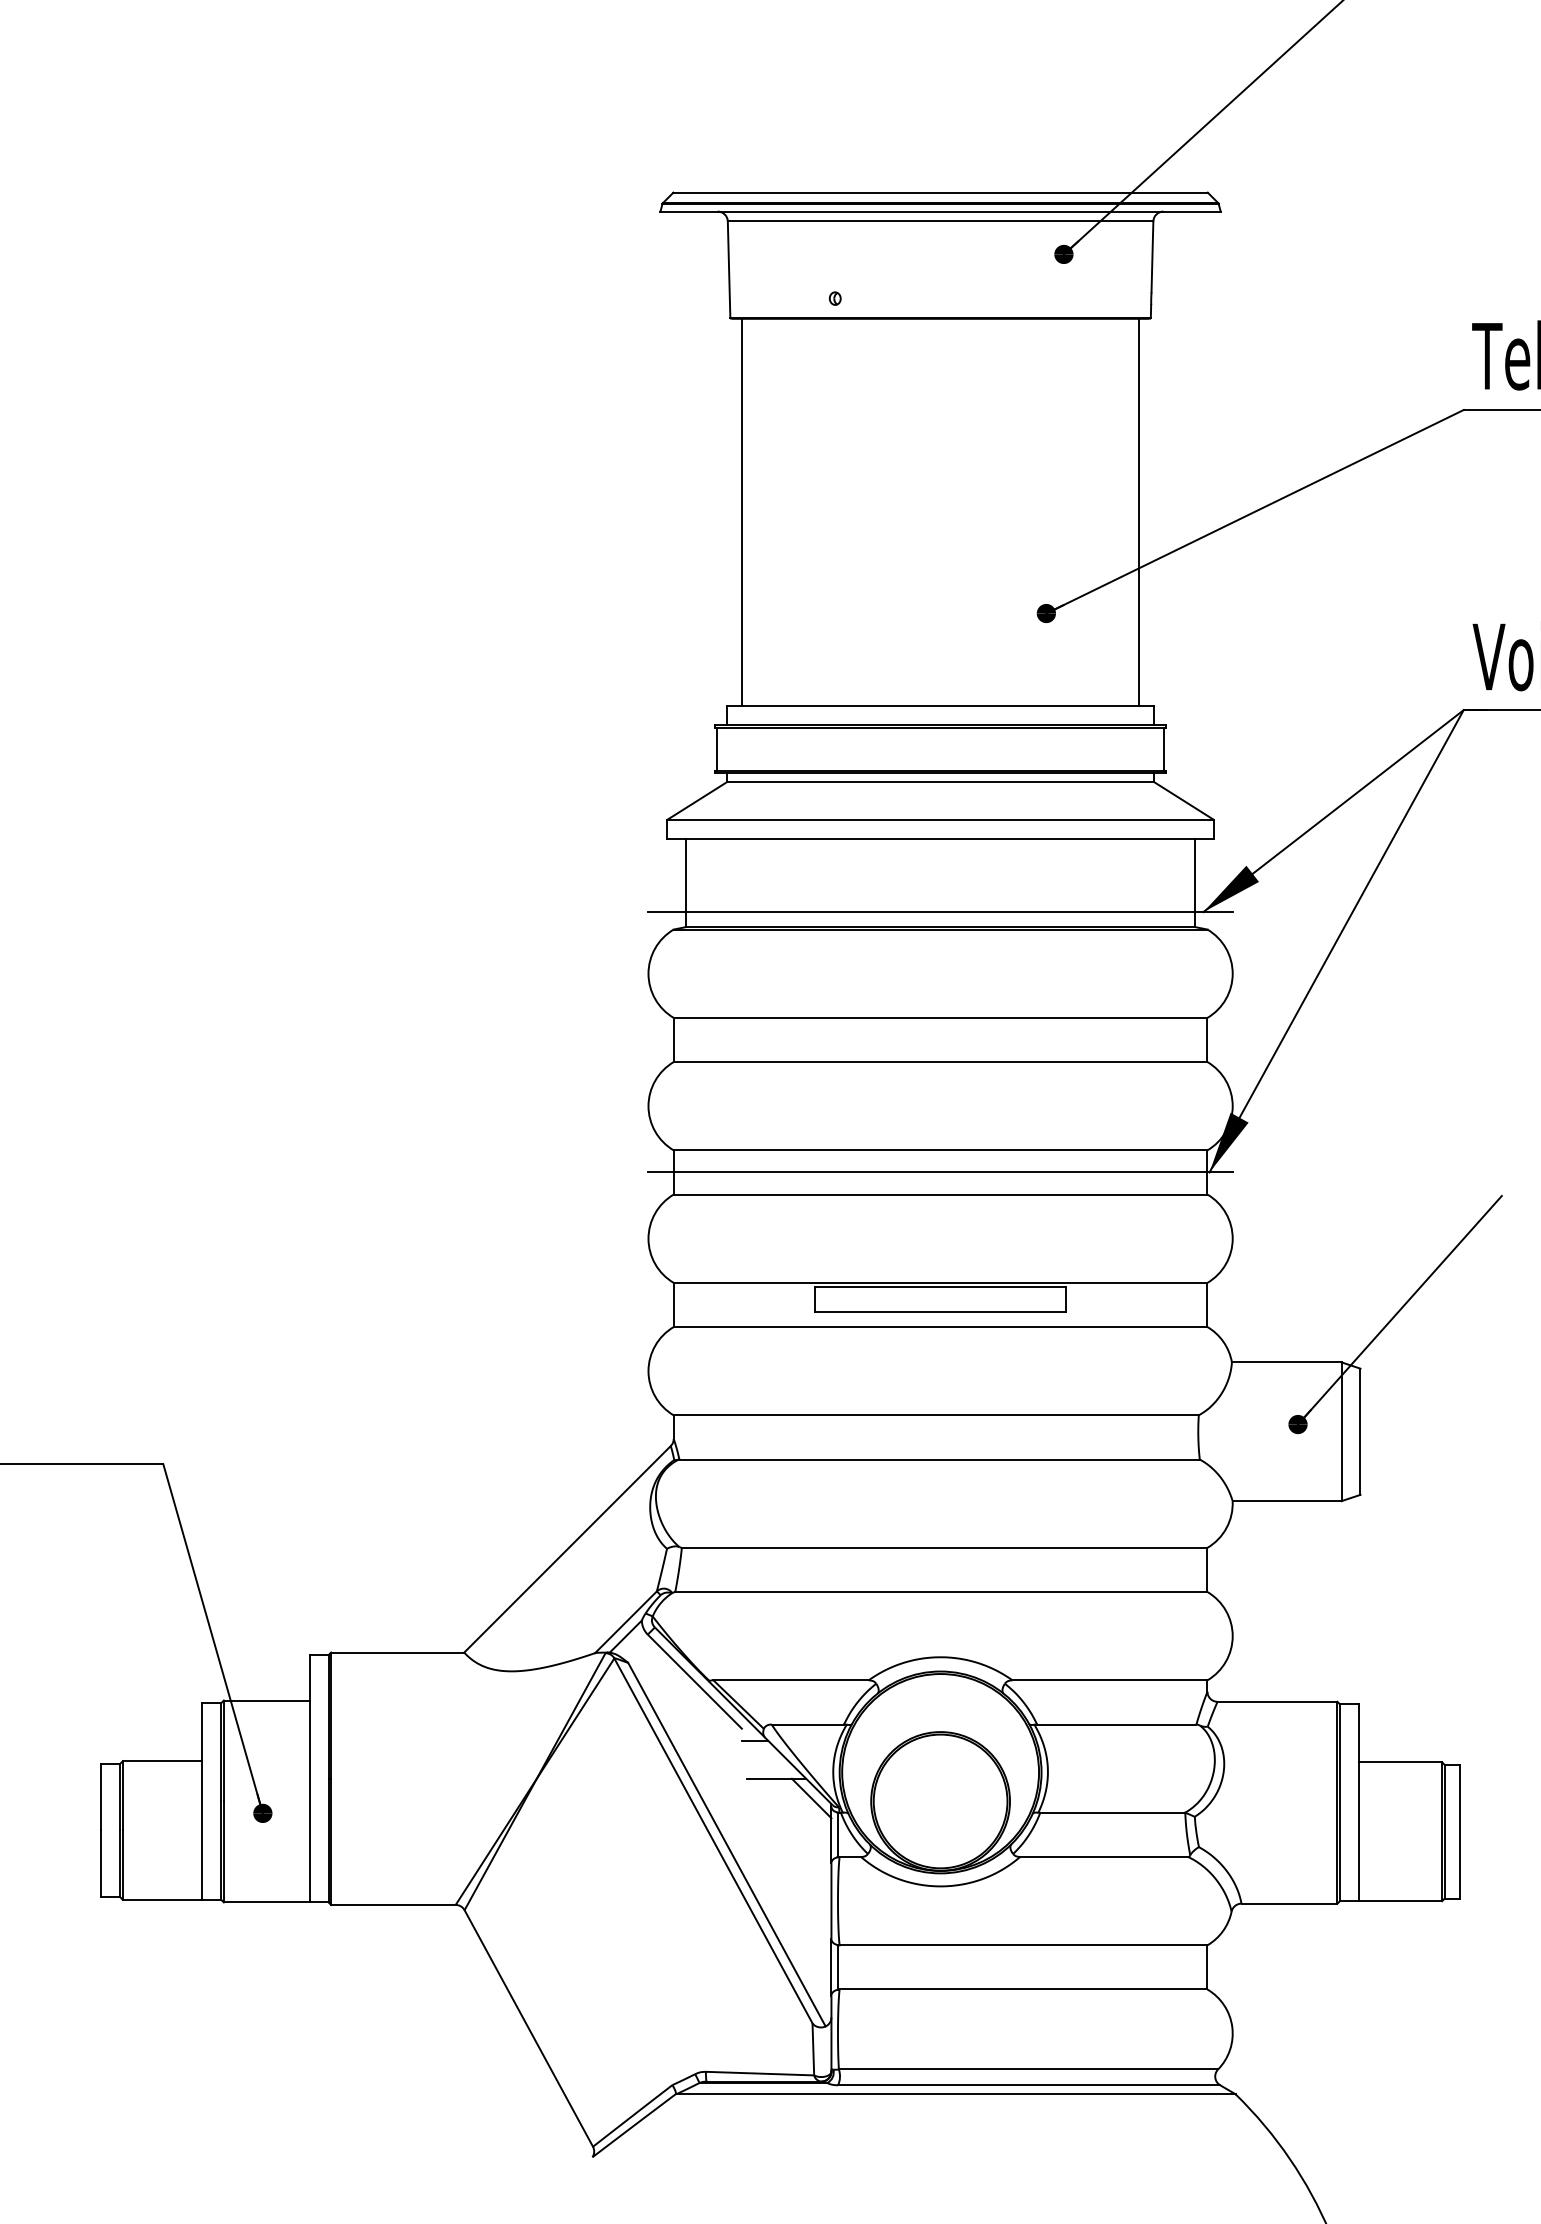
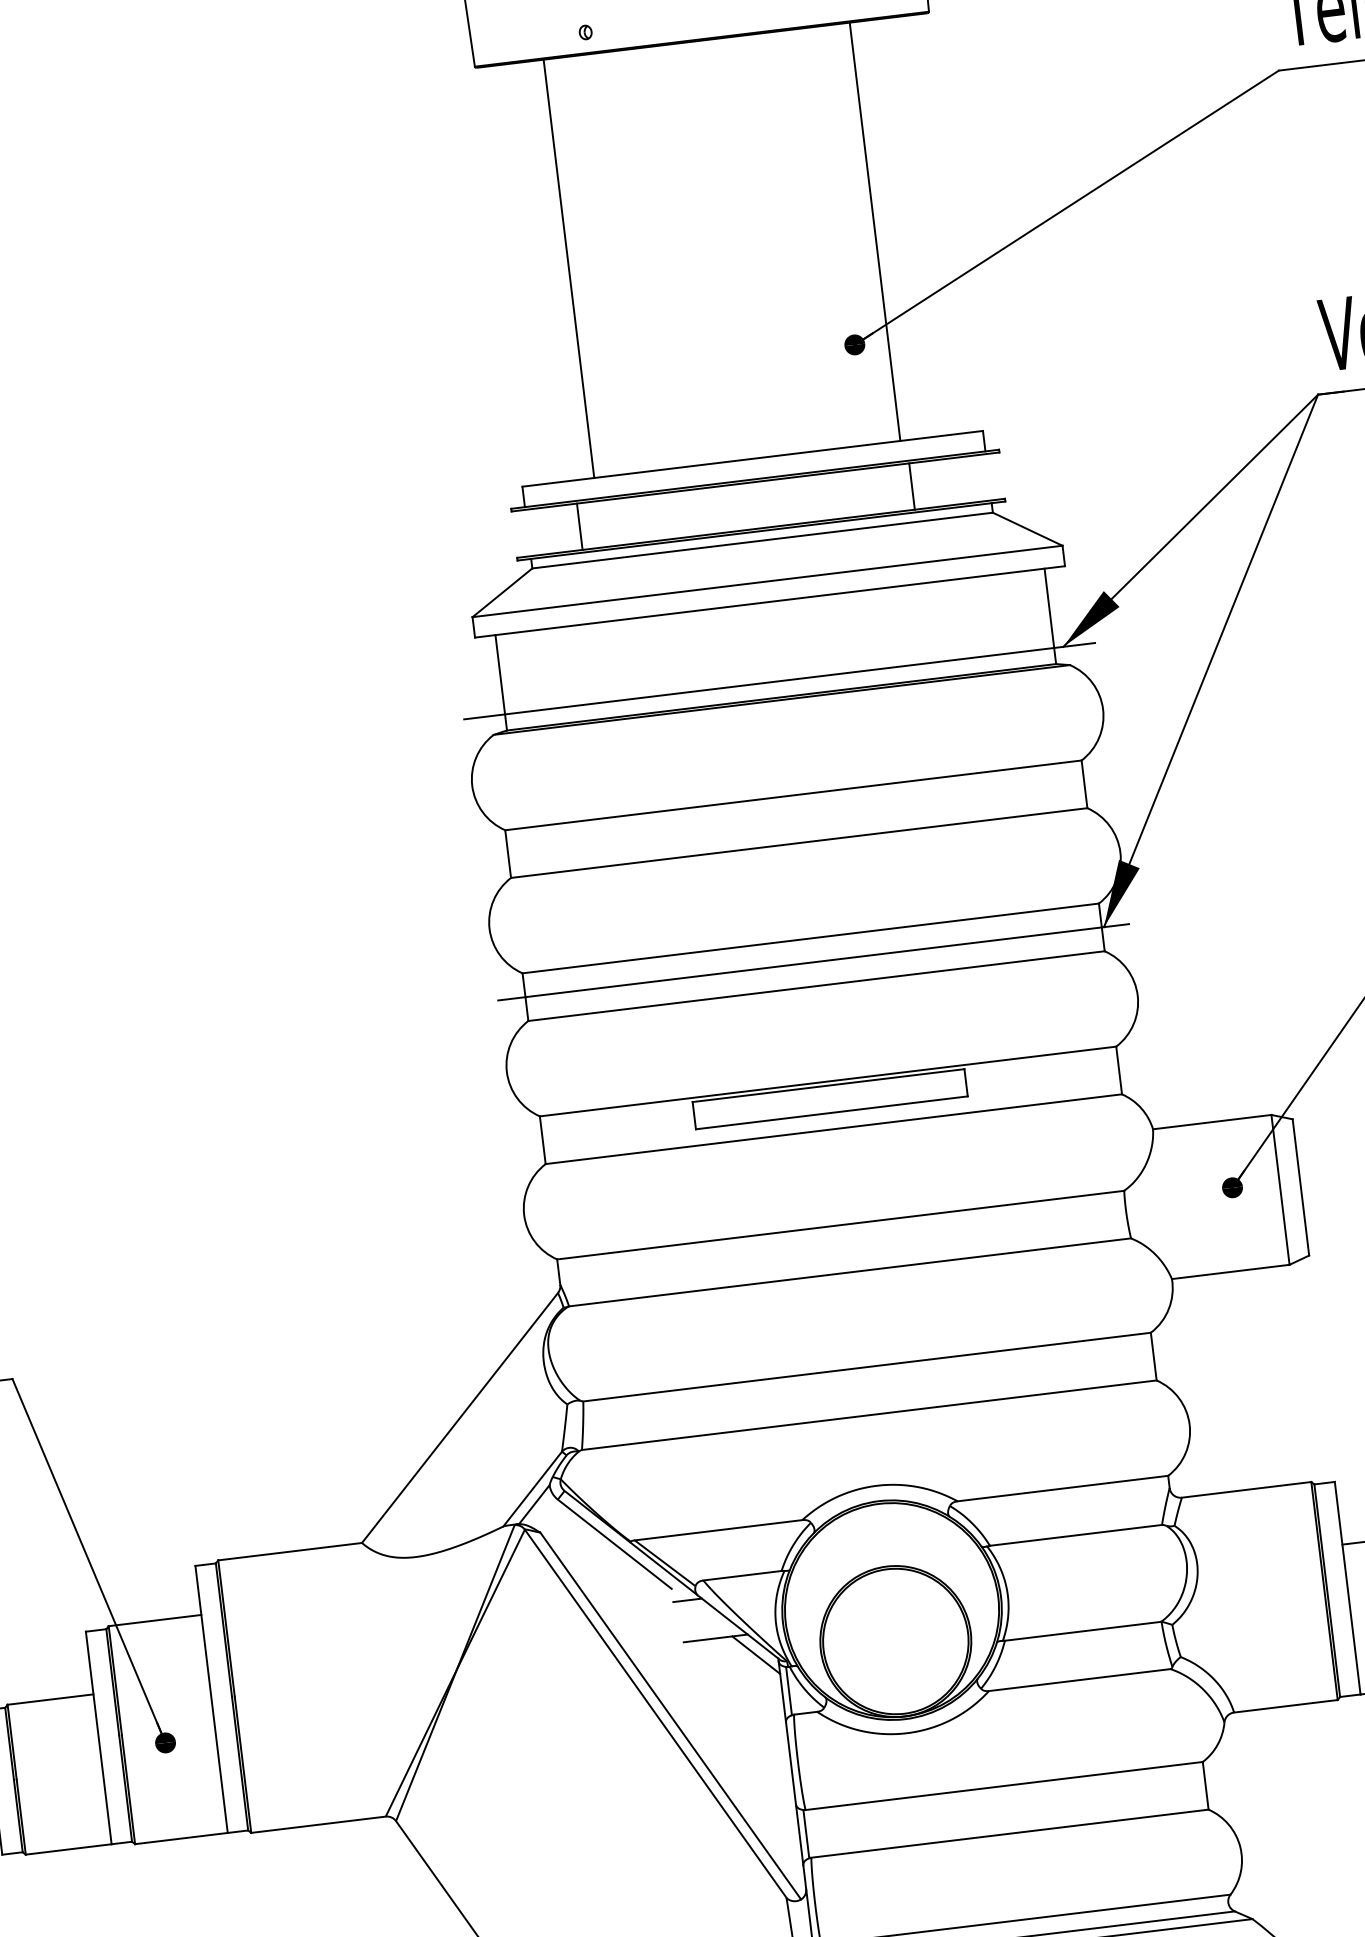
line: (741, 512) -> (568, 268), moved
line: (1139, 512) -> (875, 231), moved
line: (717, 748) -> (579, 526), moved
line: (1163, 748) -> (911, 485), moved

